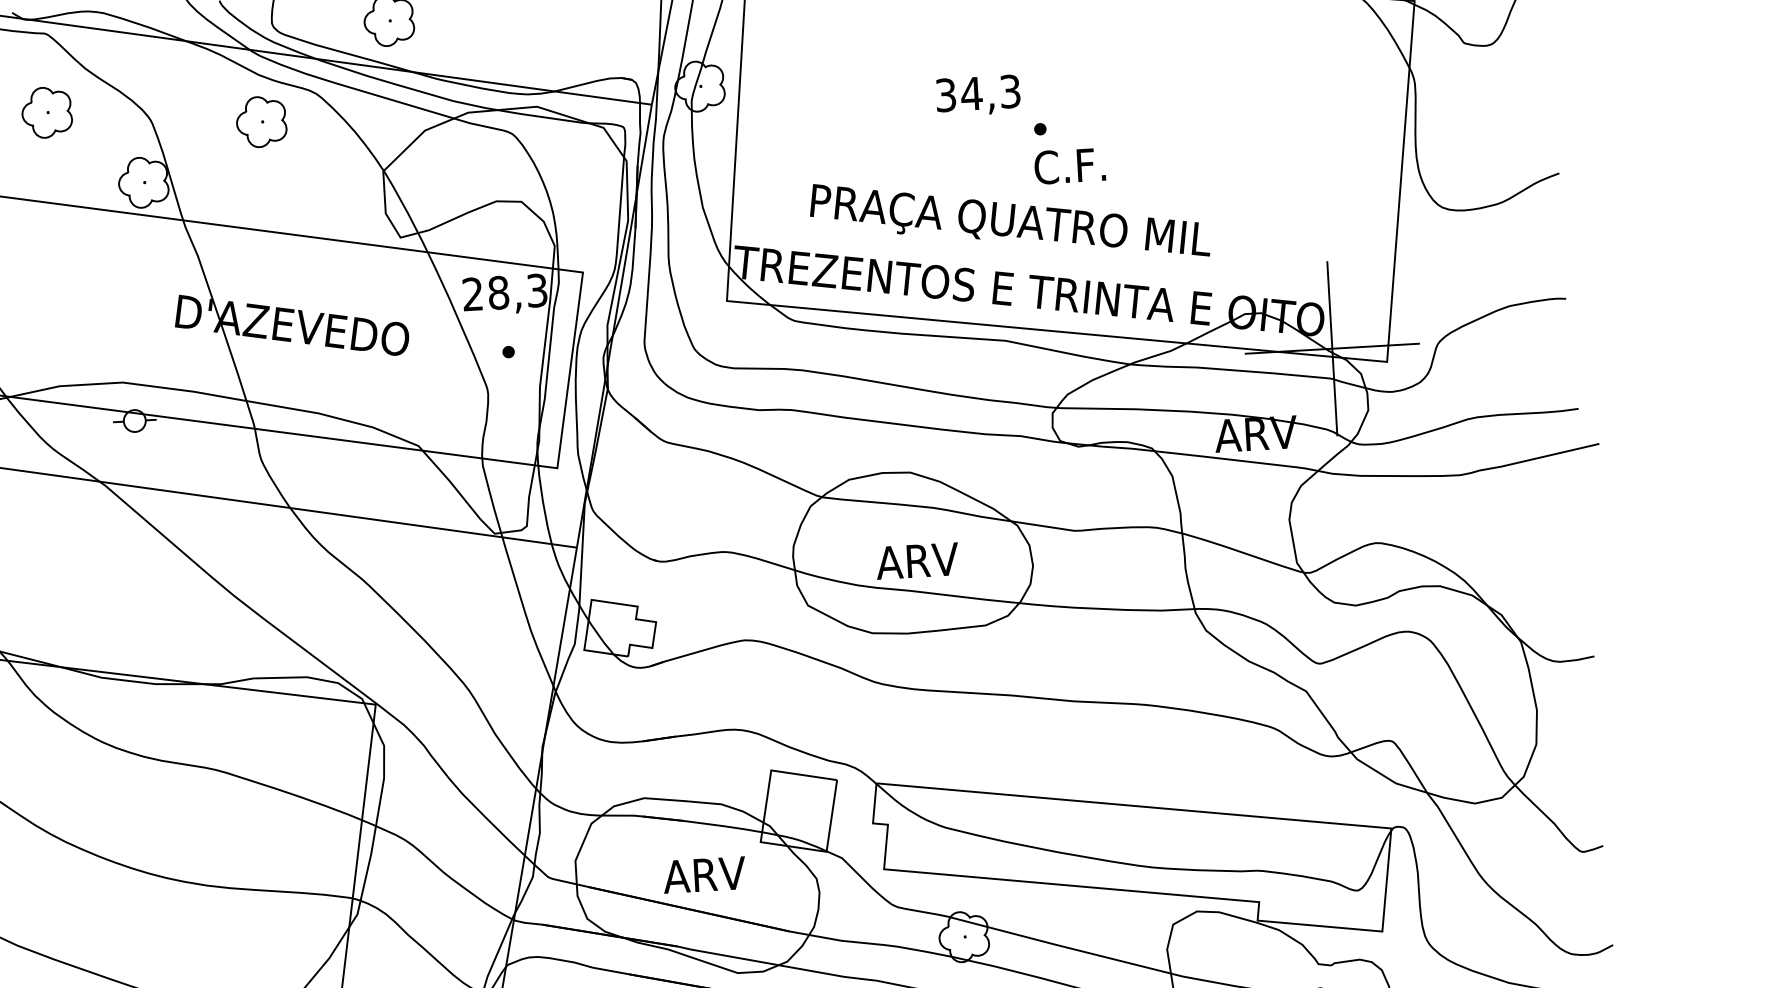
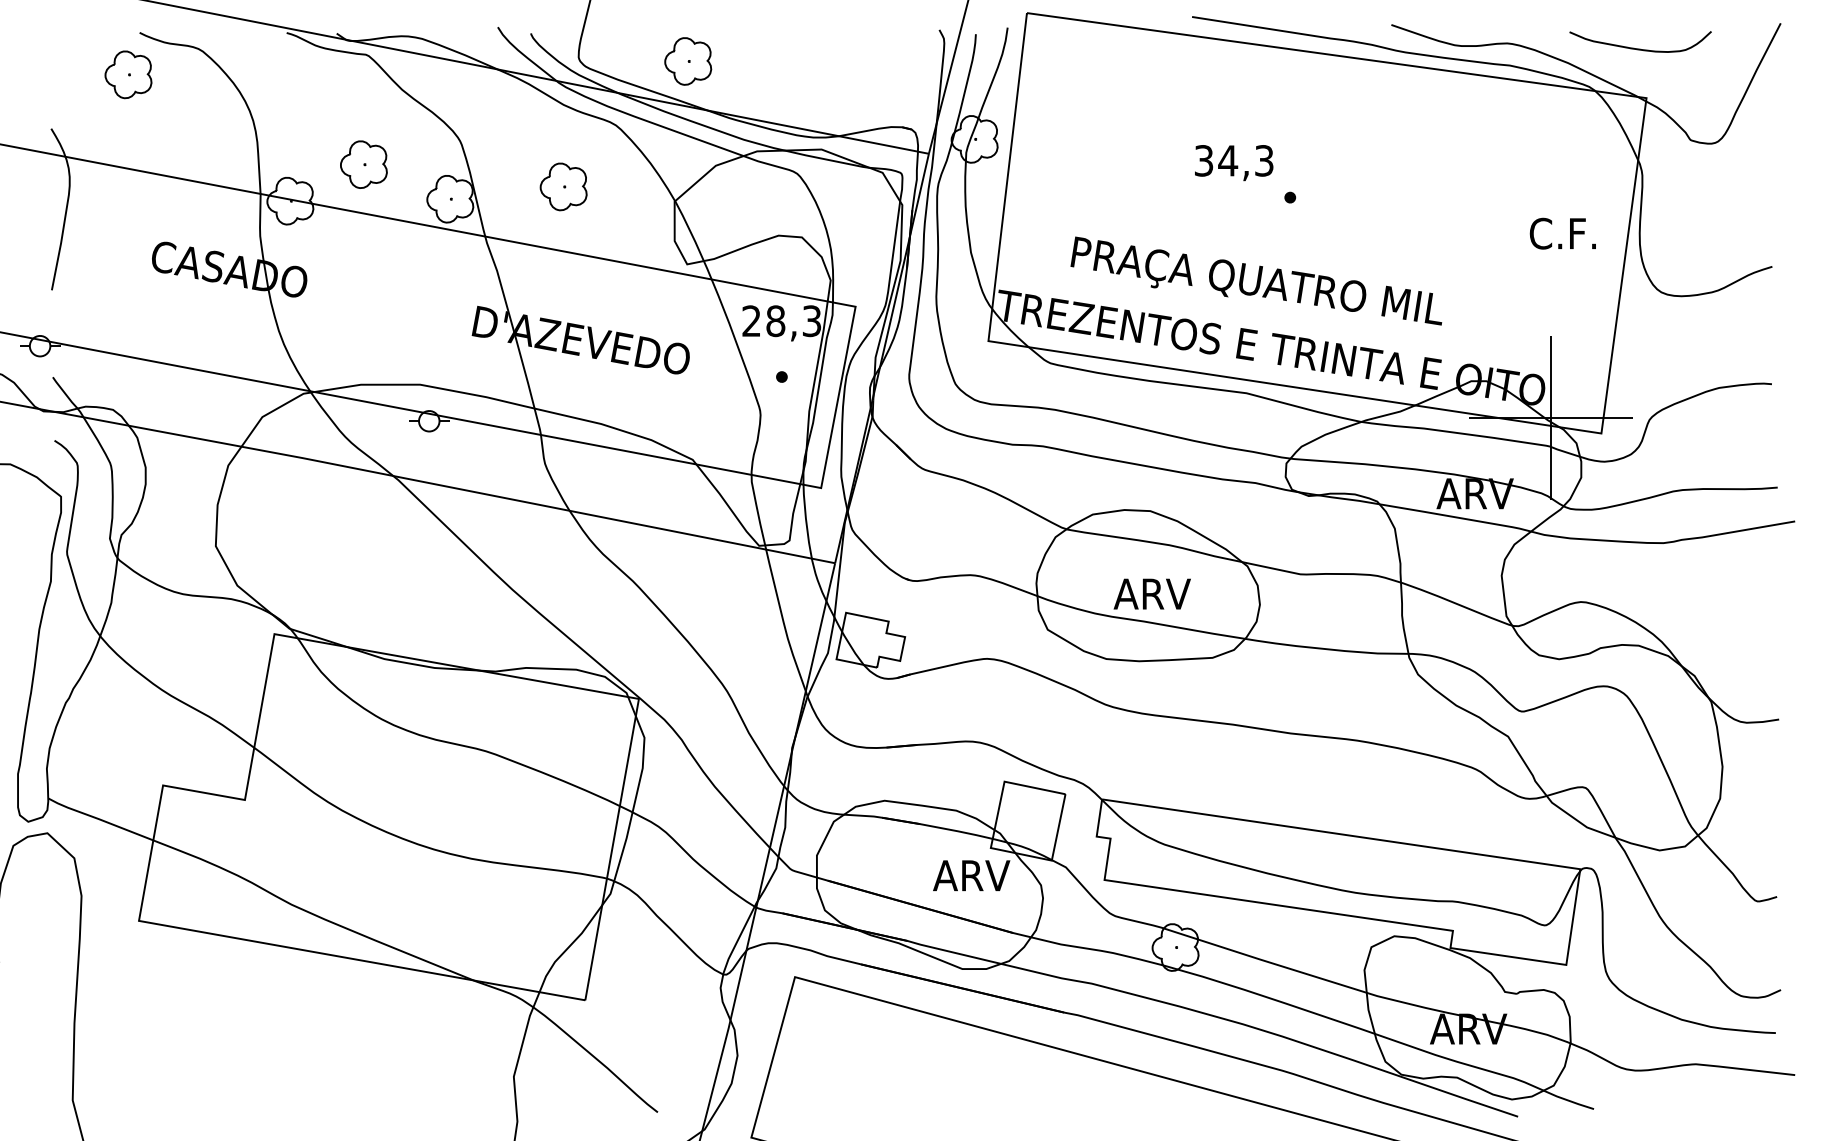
part: (46, 112) -> (363, 164), moved
part: (261, 121) -> (563, 186), moved
text: (1069, 165) -> (1562, 233), moved
text: (704, 874) -> (971, 875), moved

